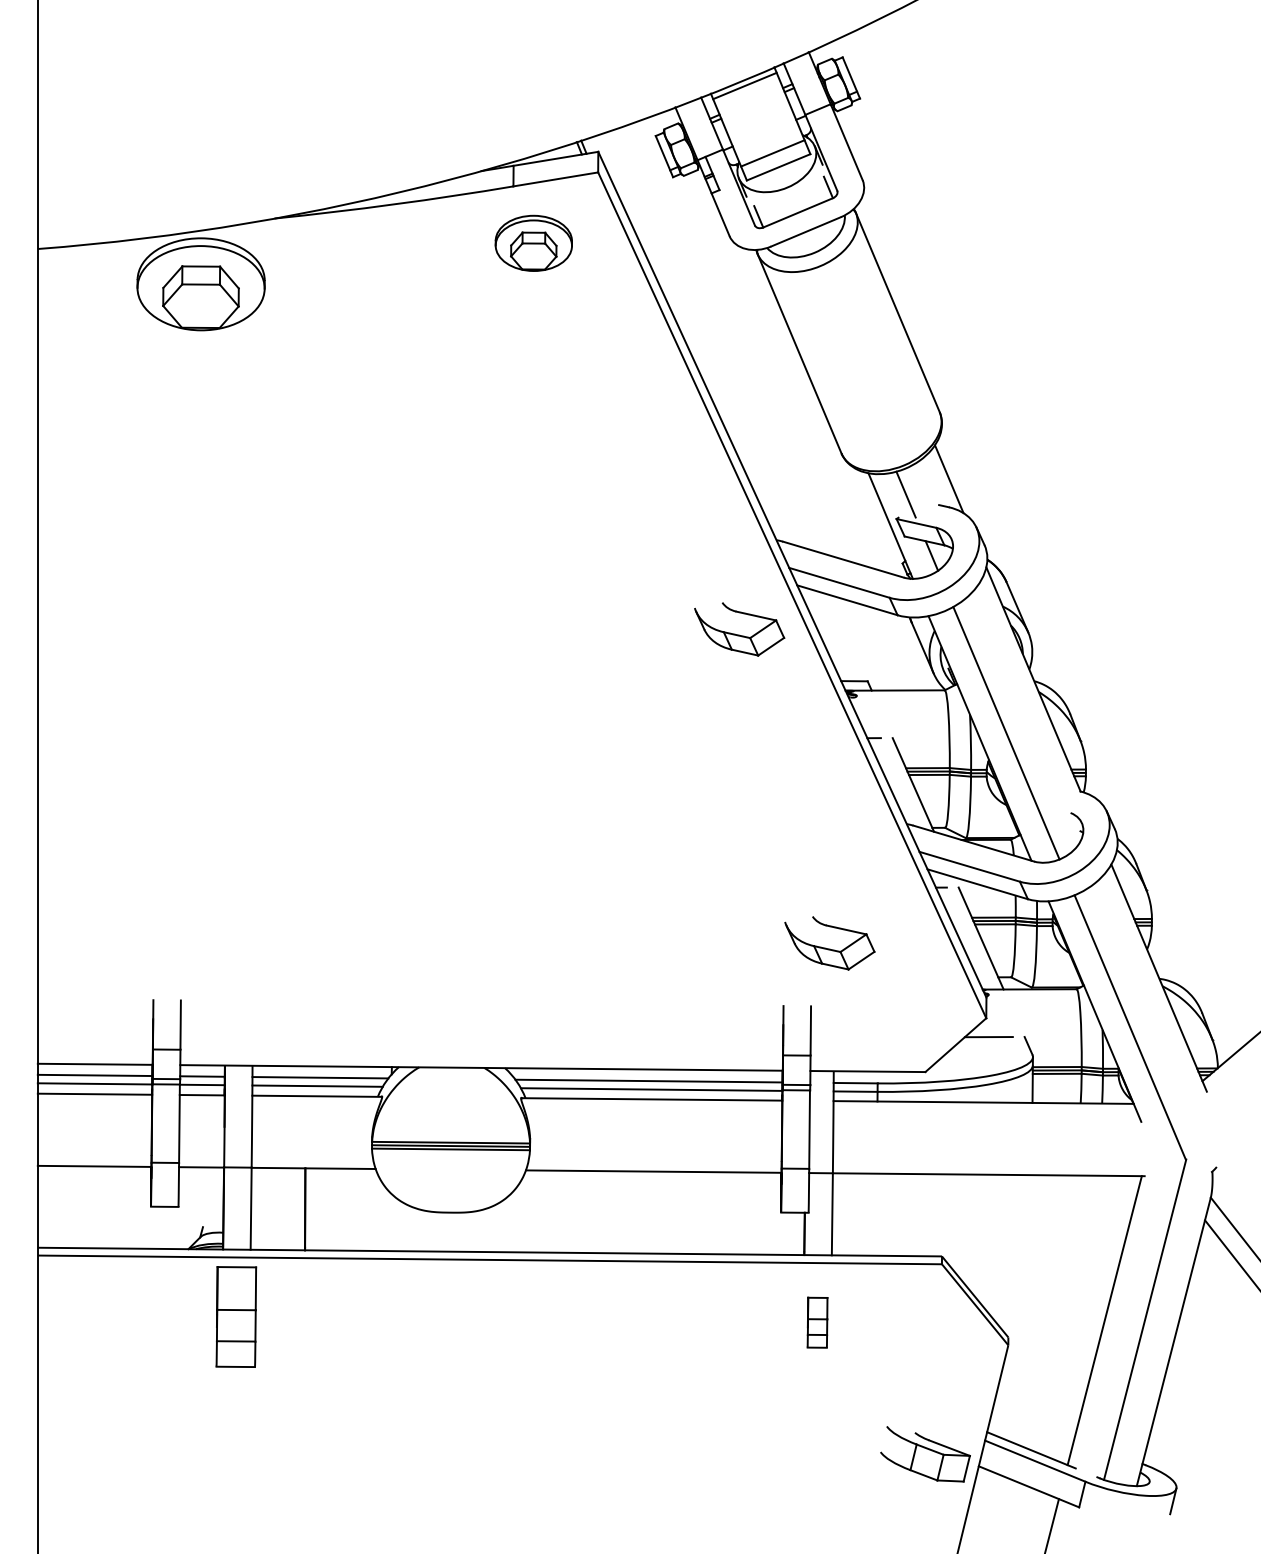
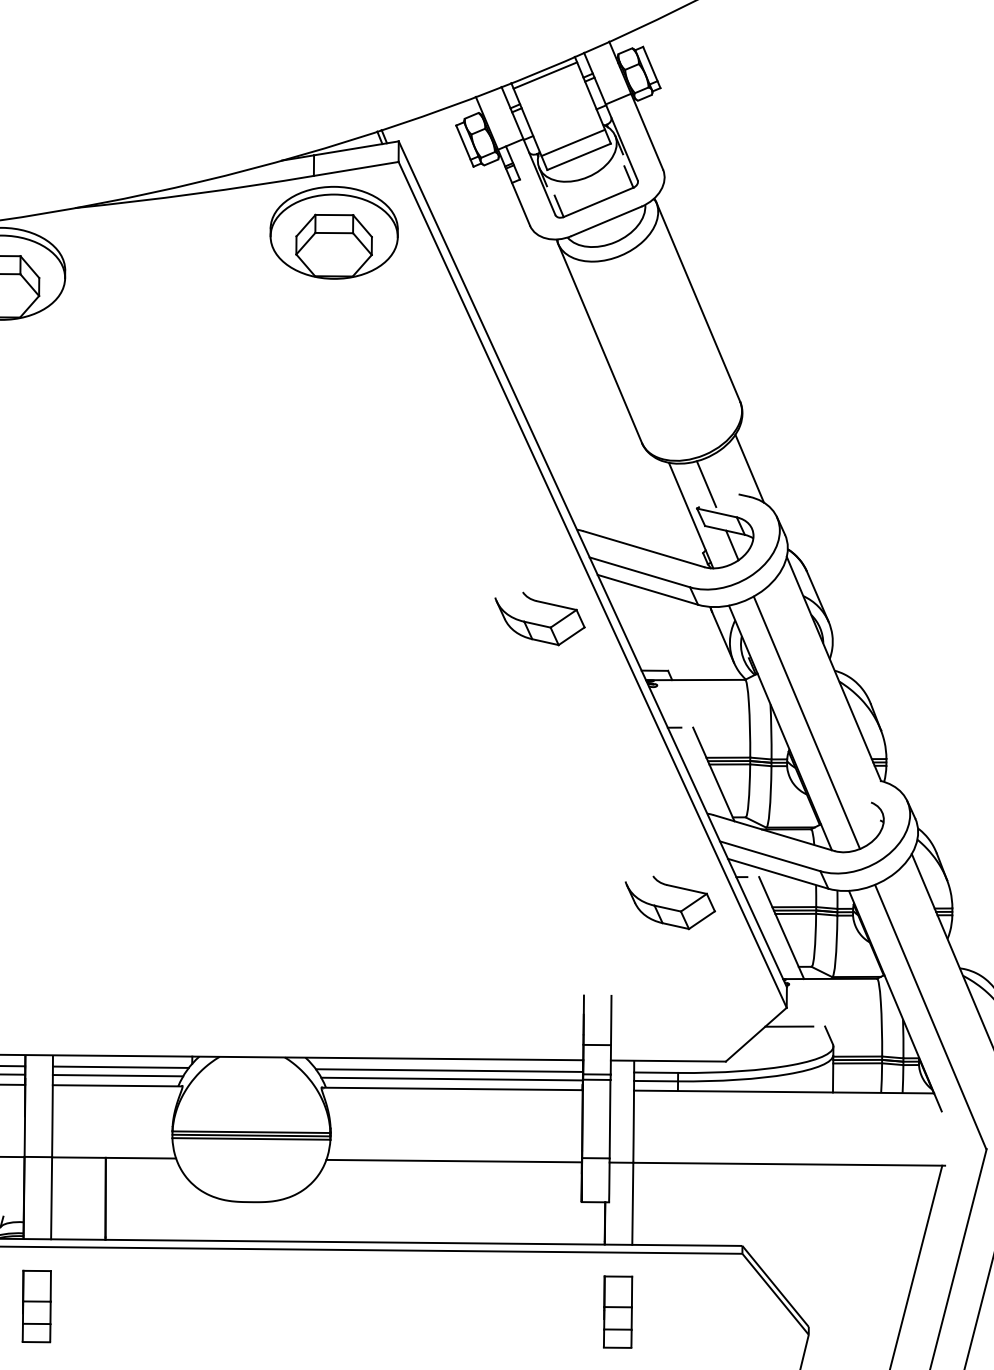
part: (533, 243) -> (333, 233), size x1.67
part: (829, 943) -> (669, 903), moved
part: (236, 1316) -> (36, 1306), size x0.71
part: (817, 1322) -> (617, 1312), size x1.43

